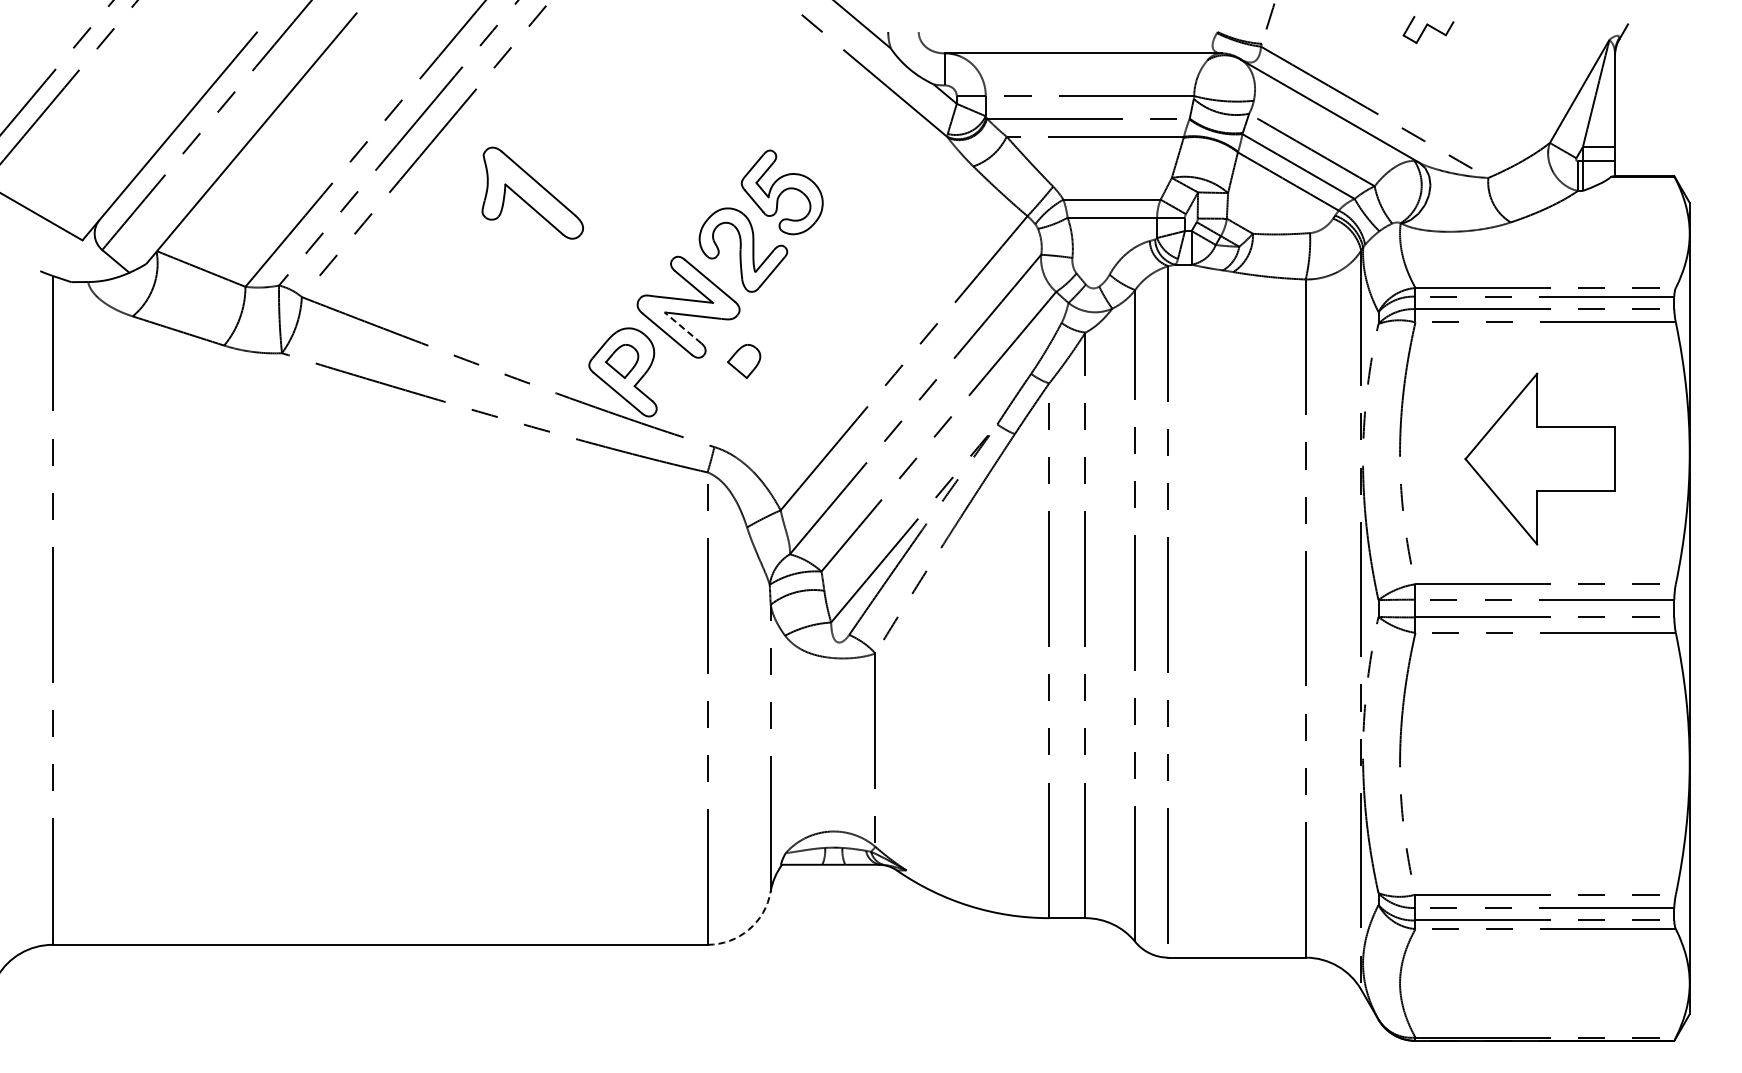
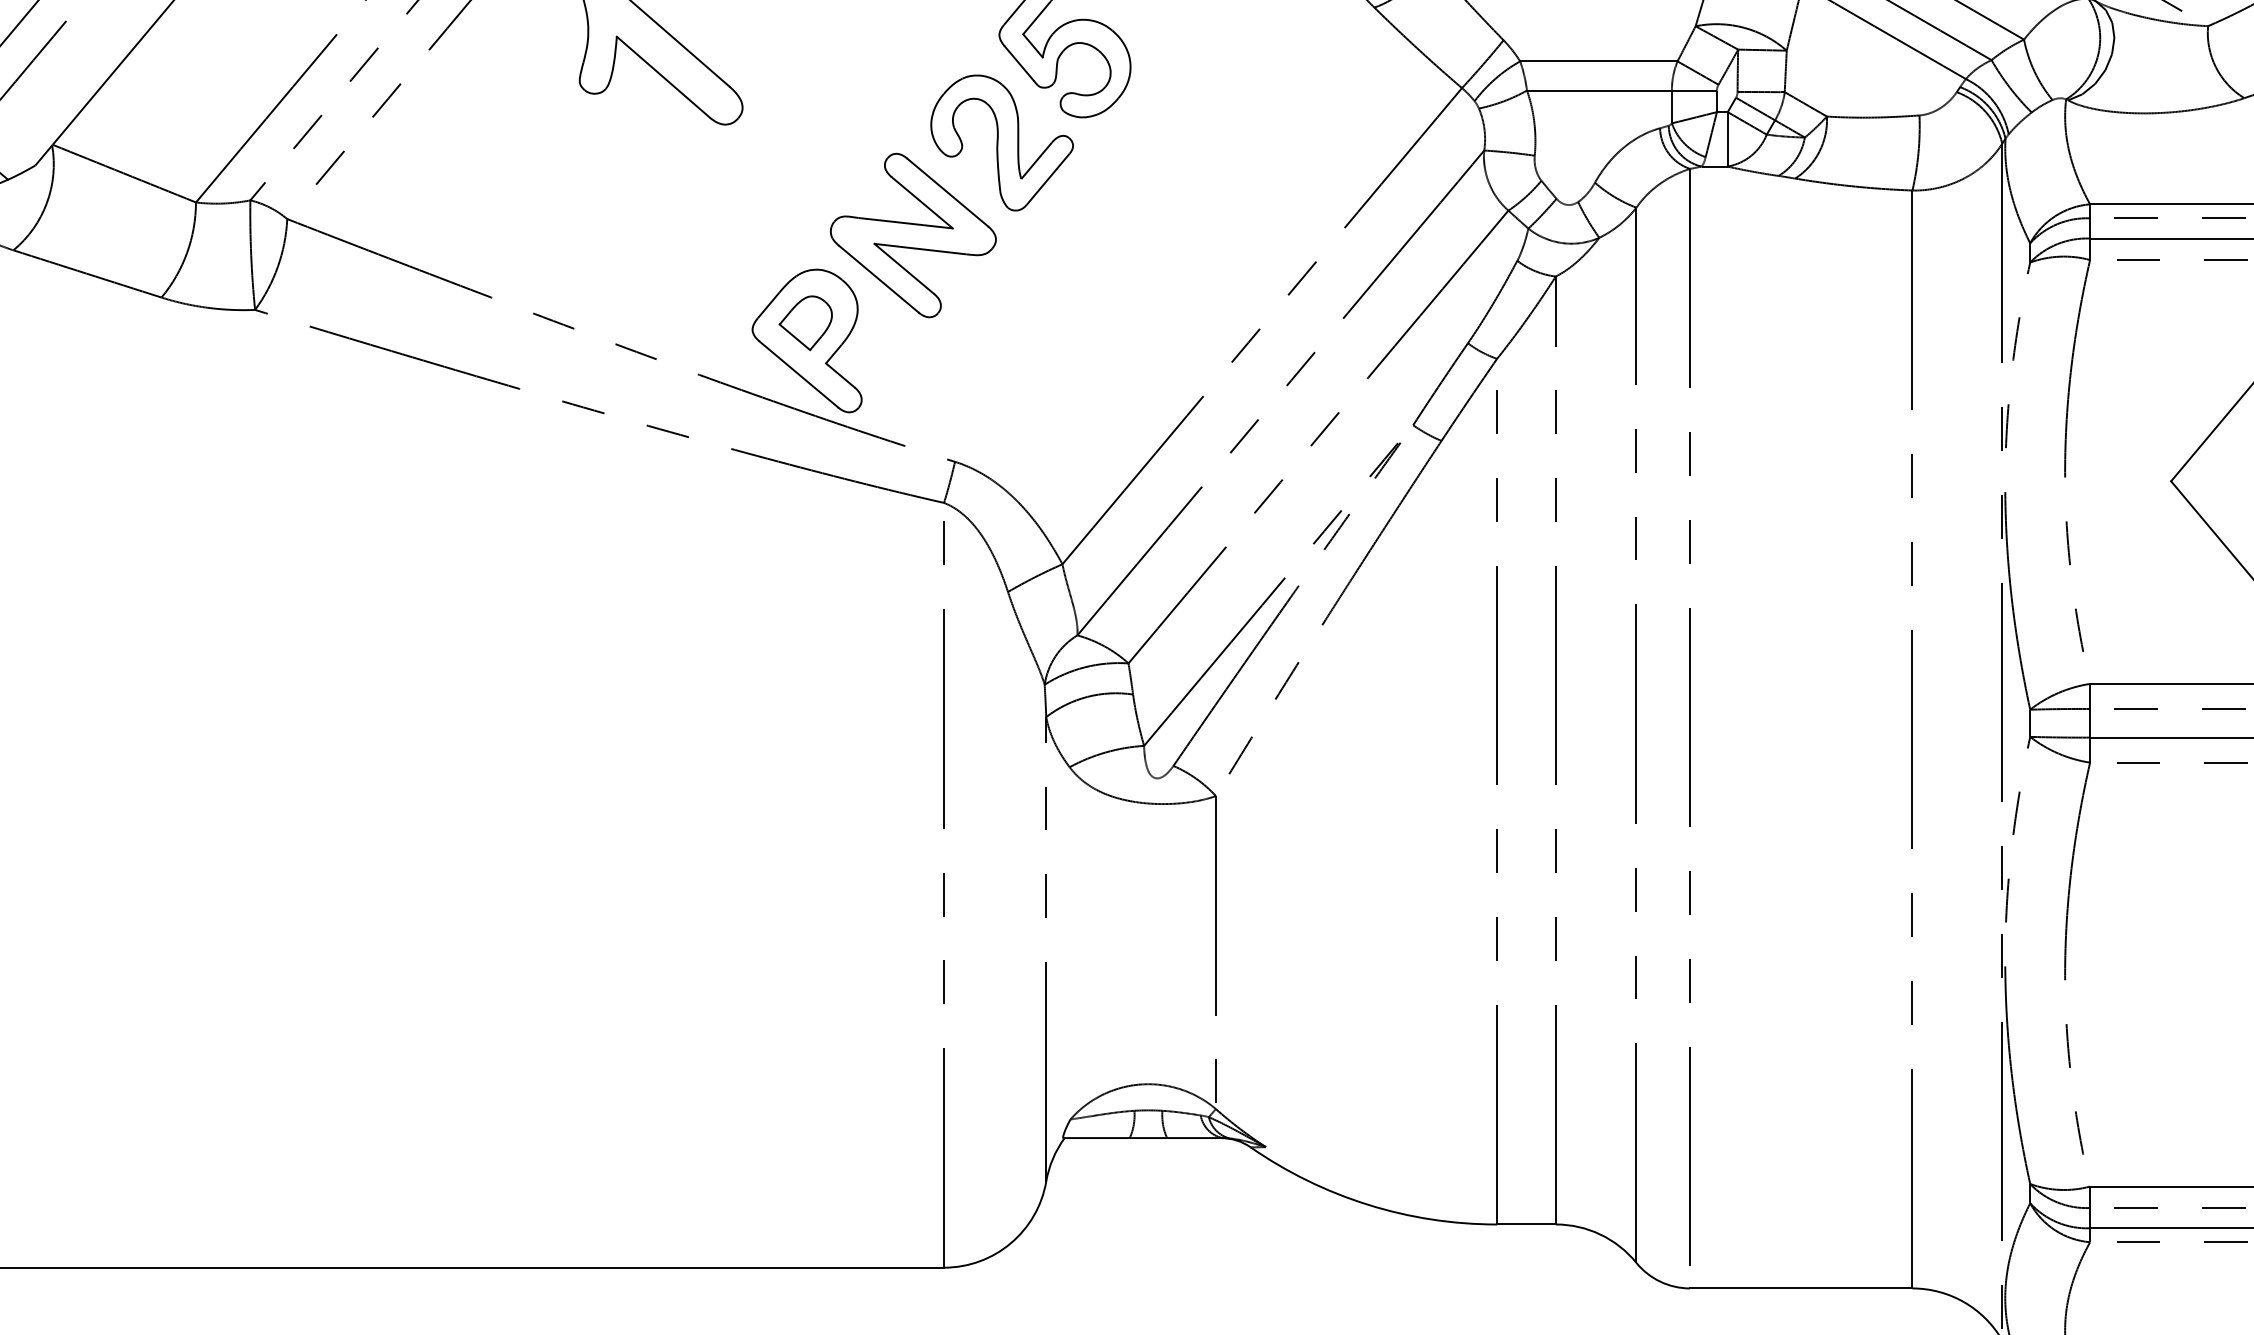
line: (682, 327) -> (903, 268), dashed -> solid
part: (744, 361) -> (1003, 323), removed
arc: (748, 929) -> (1010, 1242), dashed -> solid

